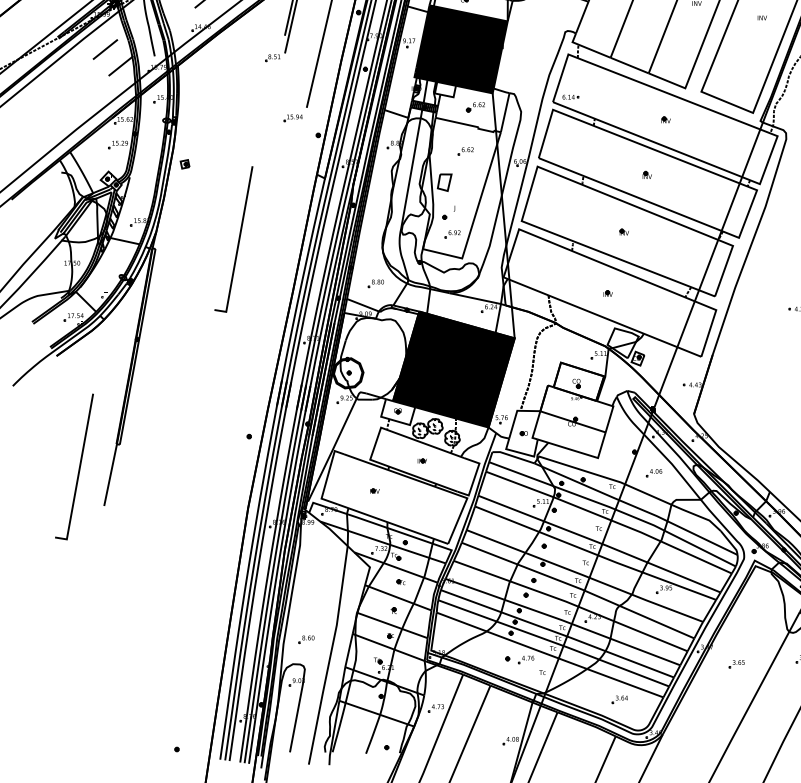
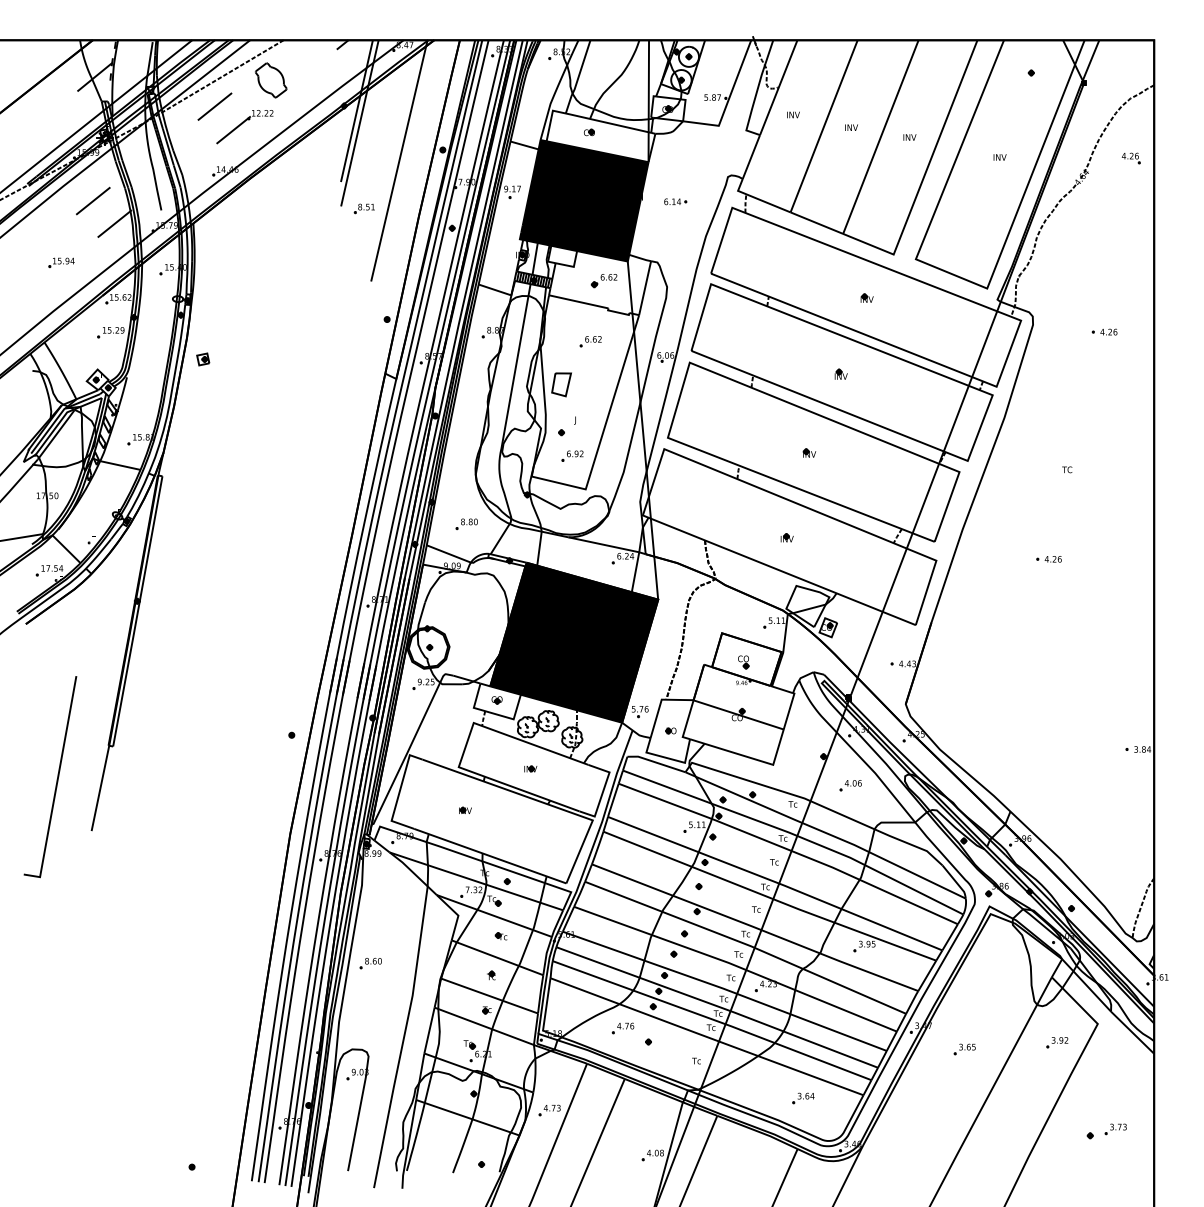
part: (272, 57) -> (363, 208), moved
part: (570, 96) -> (675, 201), moved
part: (293, 117) -> (61, 262), moved
line: (238, 241) -> (276, 465), removed
part: (306, 639) -> (370, 963), moved
part: (525, 659) -> (622, 1028), moved

